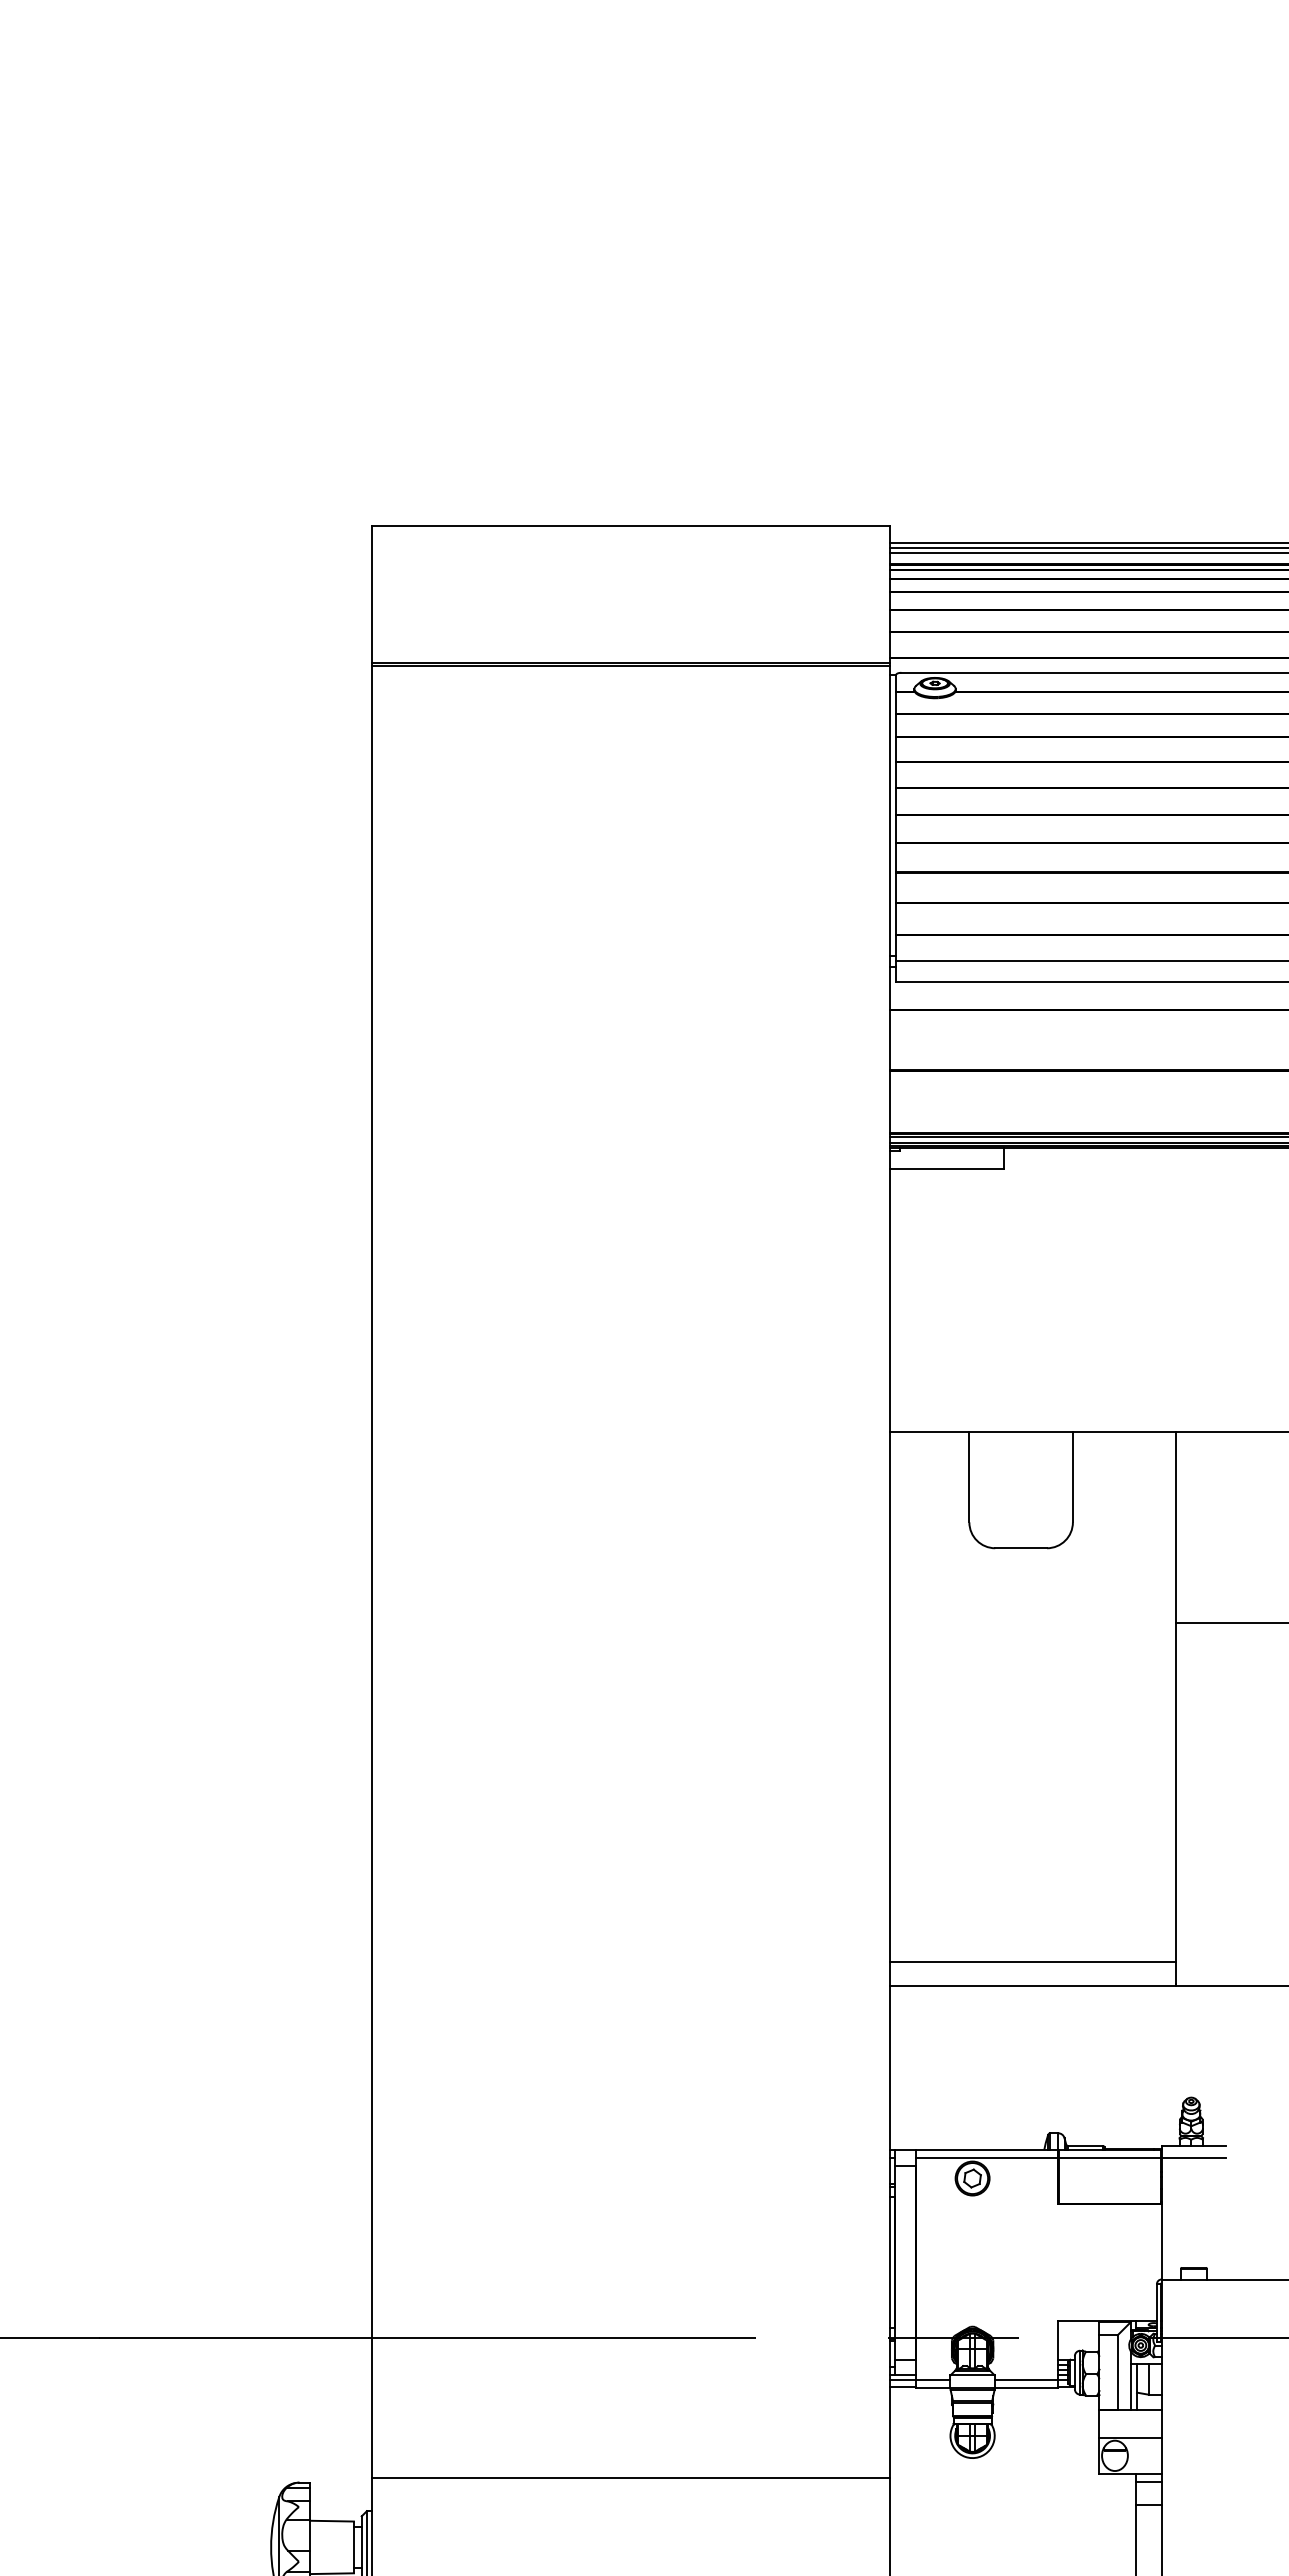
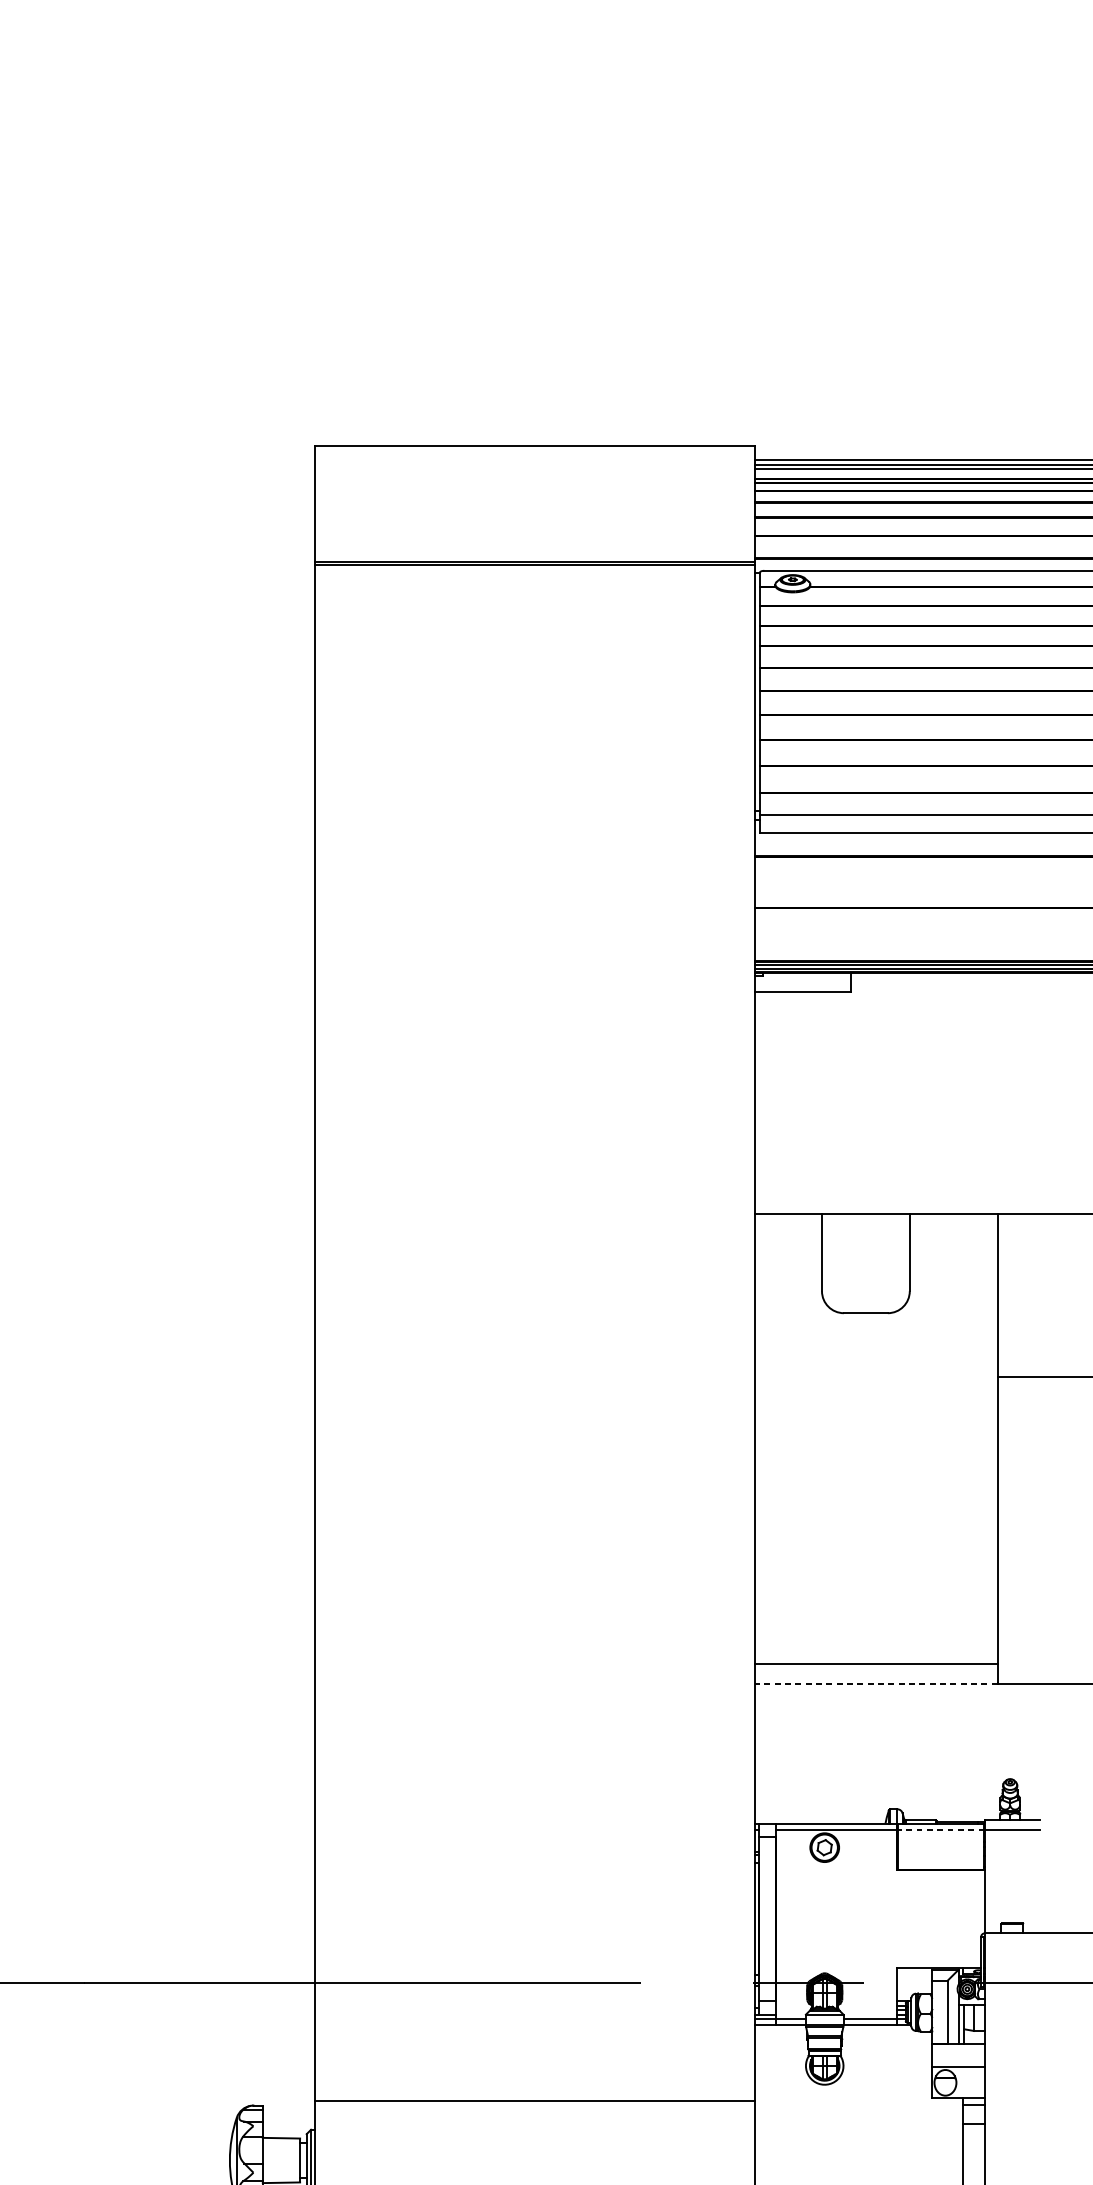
line: (1032, 1985) -> (875, 1683), solid -> dashed
line: (1109, 2157) -> (940, 1829), solid -> dashed

